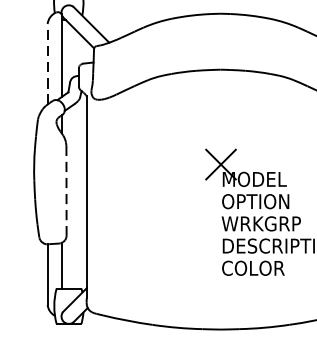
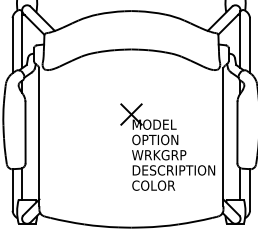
line: (47, 63) -> (12, 45), dashed -> solid
line: (66, 190) -> (25, 132), dashed -> solid

